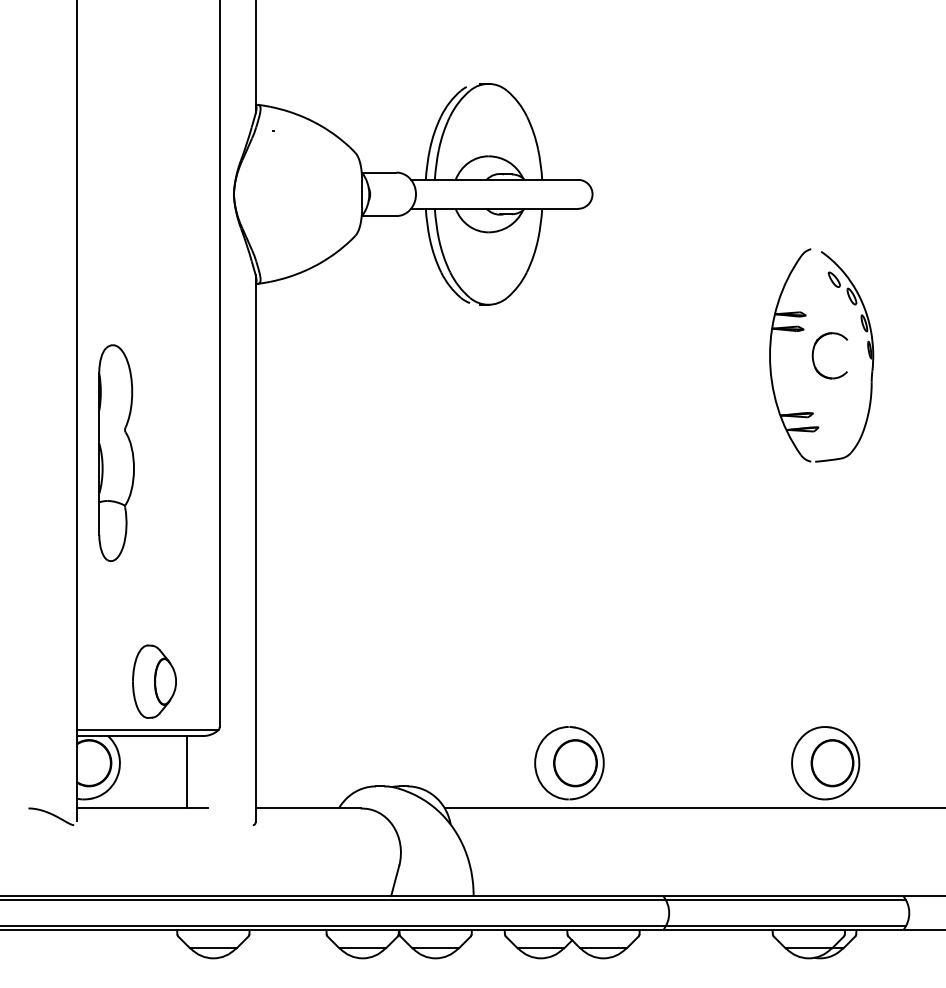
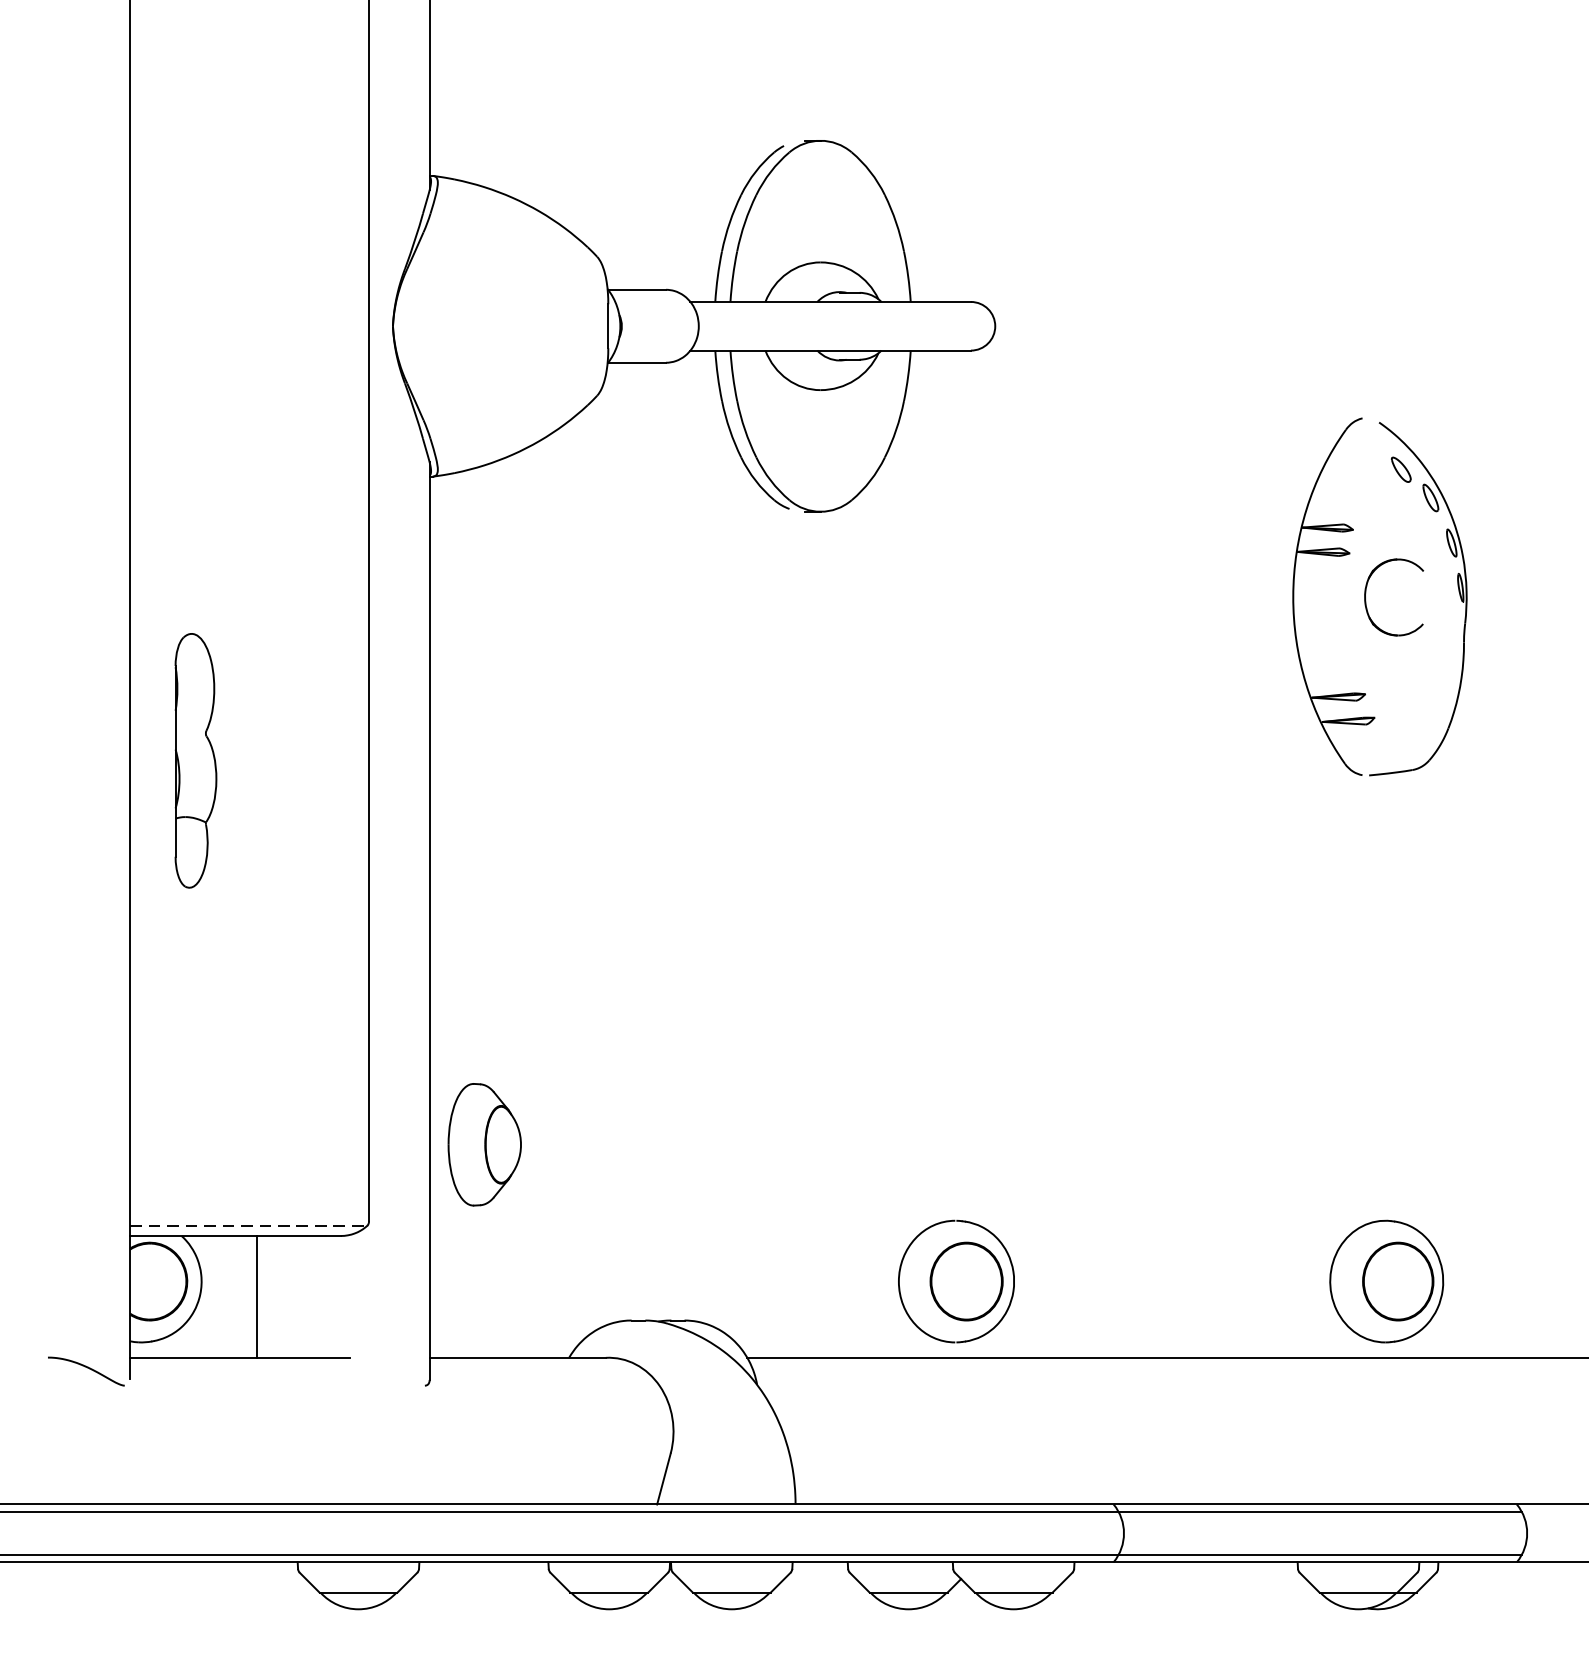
part: (116, 452) -> (195, 759), size x0.7
part: (154, 681) -> (484, 1144), moved
line: (147, 729) -> (247, 1224), solid -> dashed
line: (186, 772) -> (256, 1297), moved

